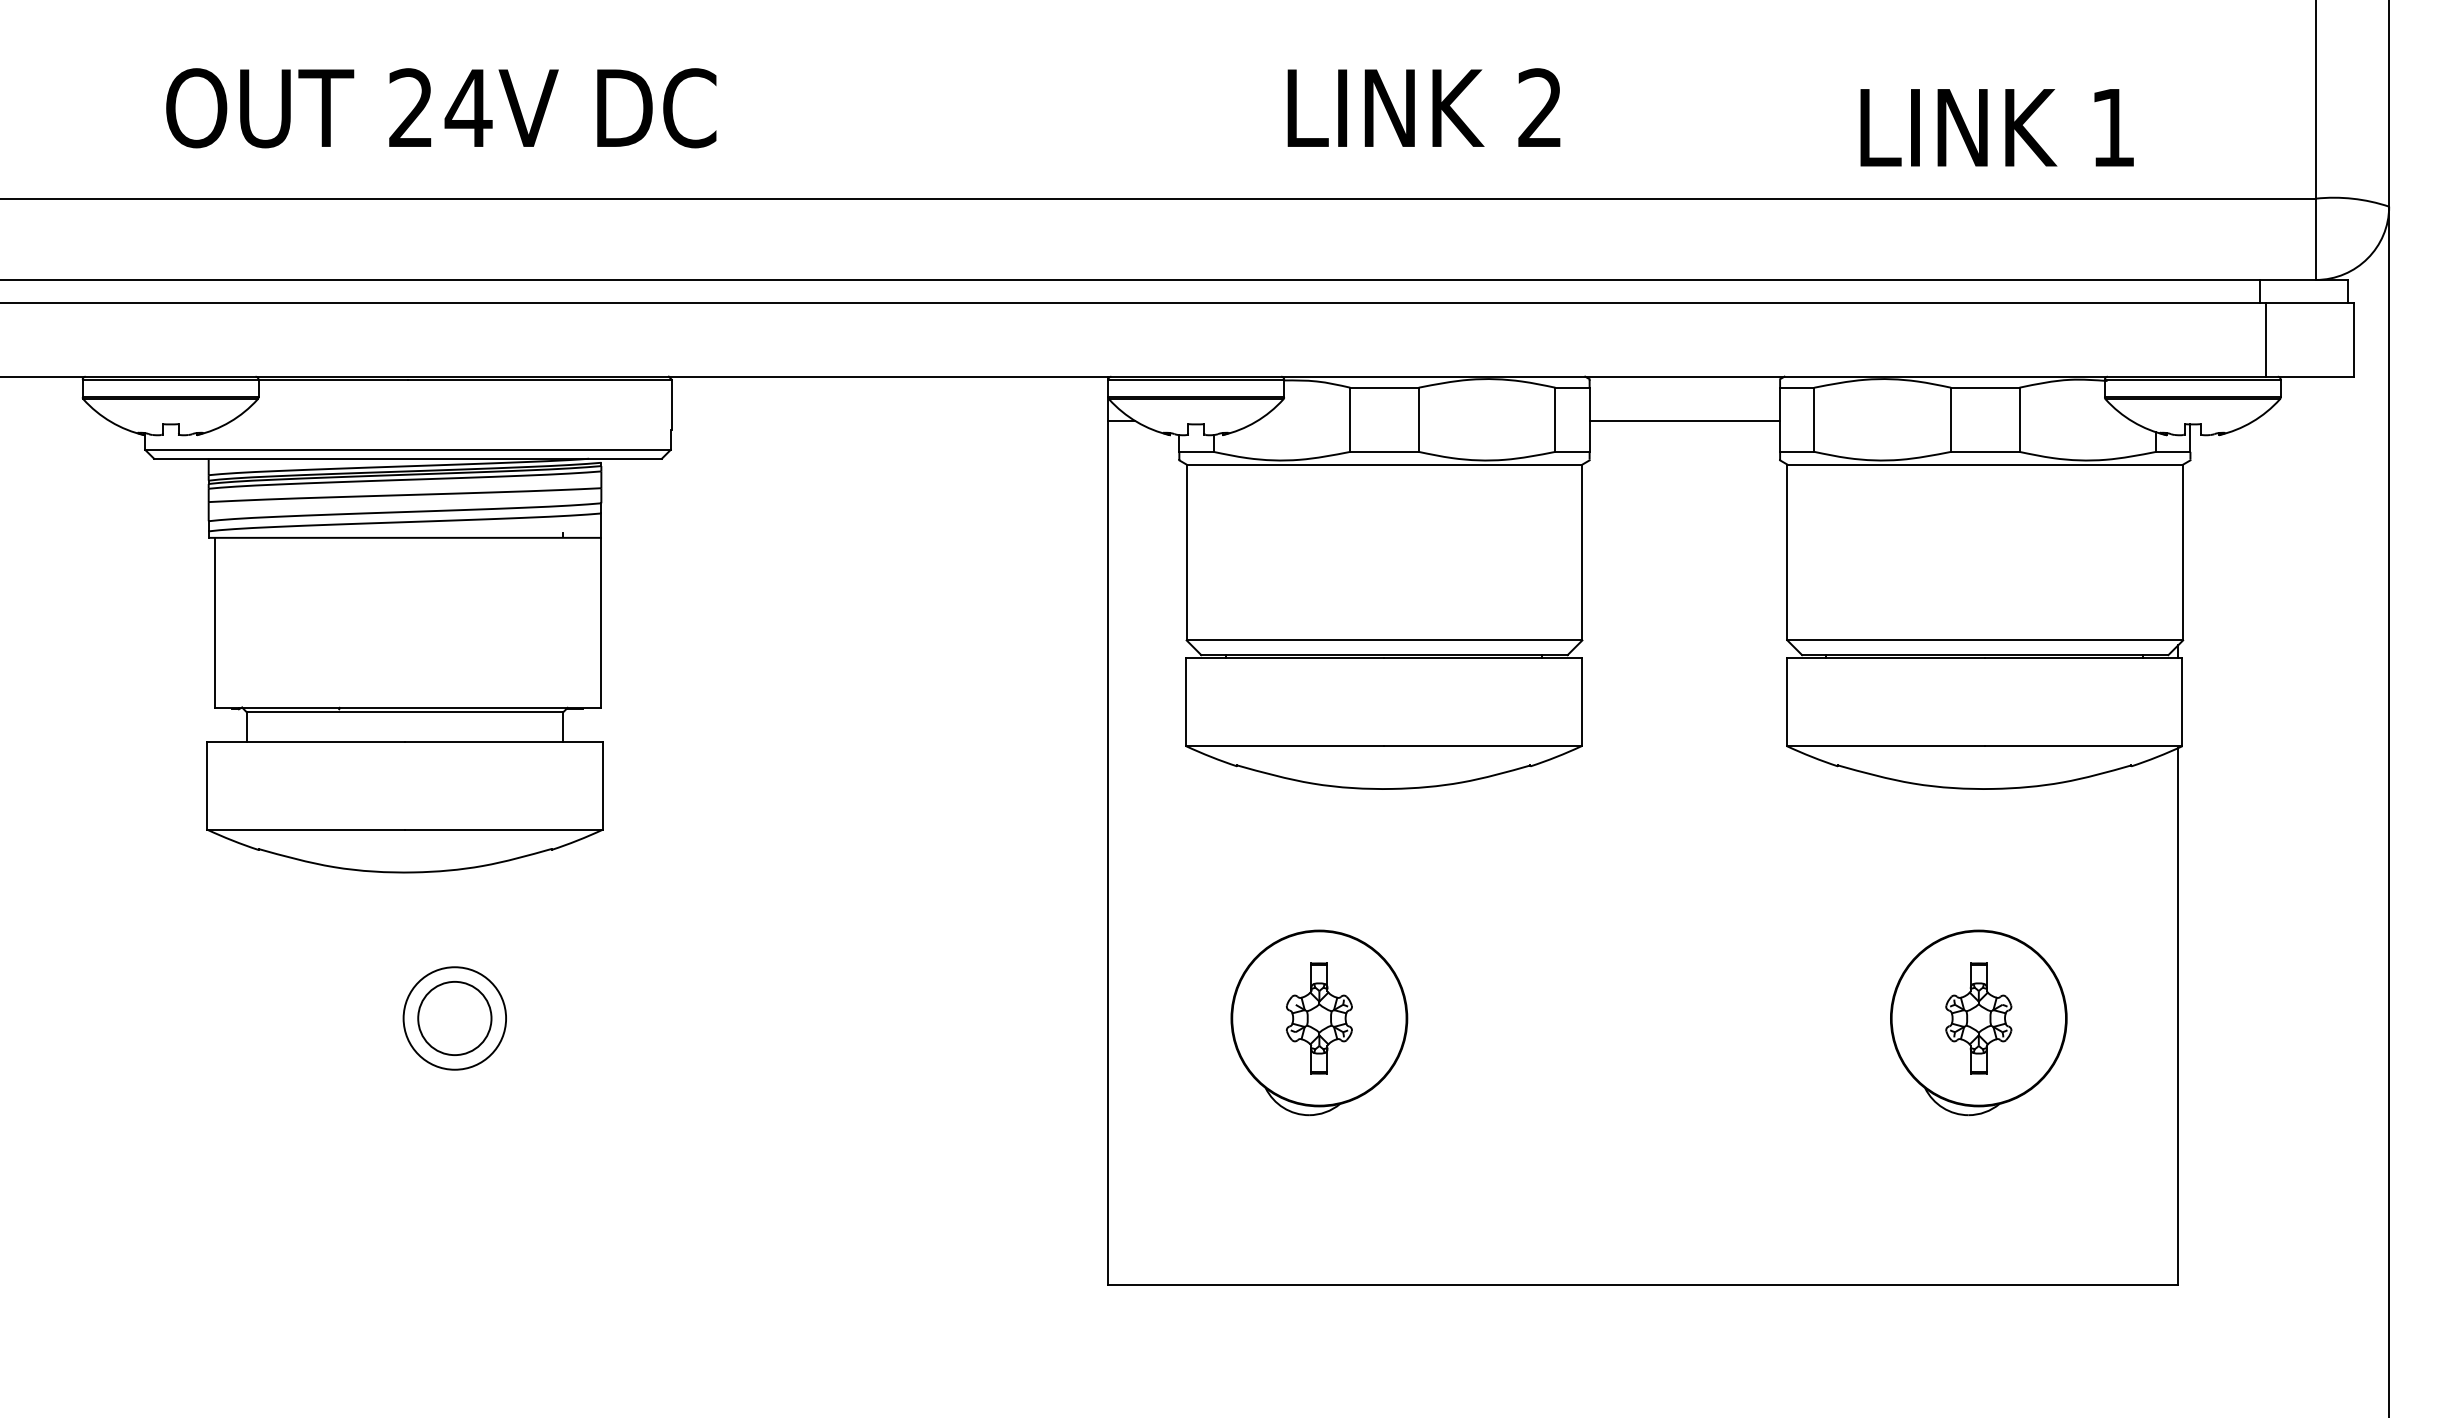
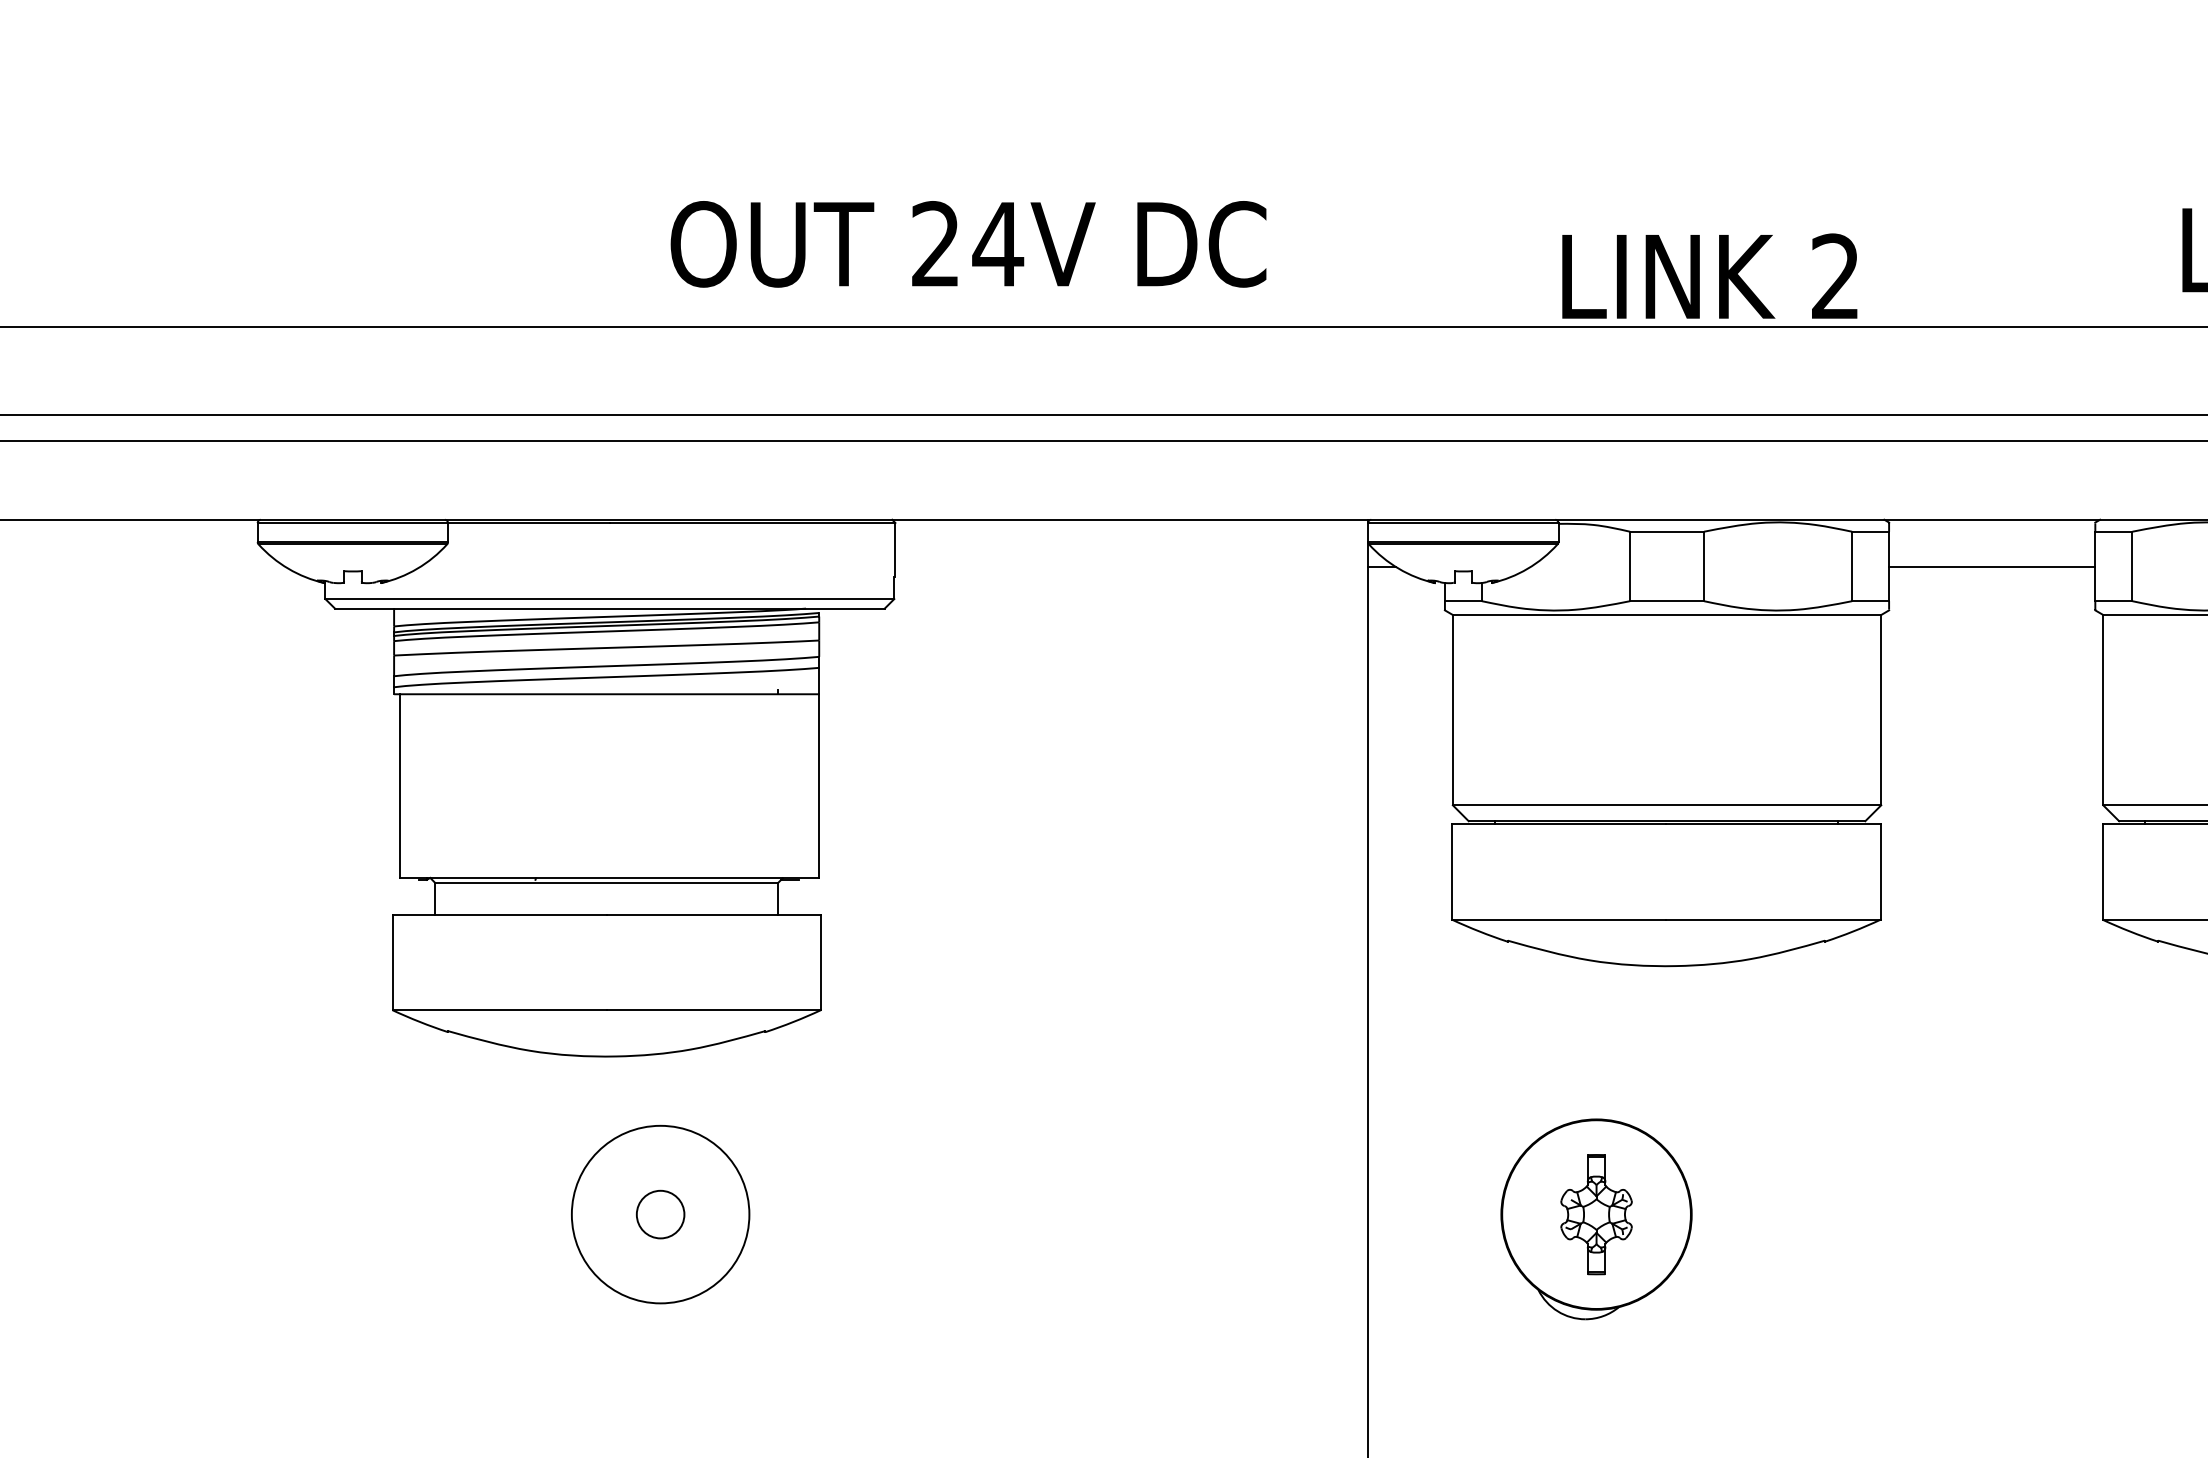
text: (1423, 107) -> (1709, 275), moved
text: (441, 108) -> (968, 244), moved
circle: (454, 1018) -> (660, 1214), size x0.6
circle: (454, 1018) -> (660, 1214), size x1.6

